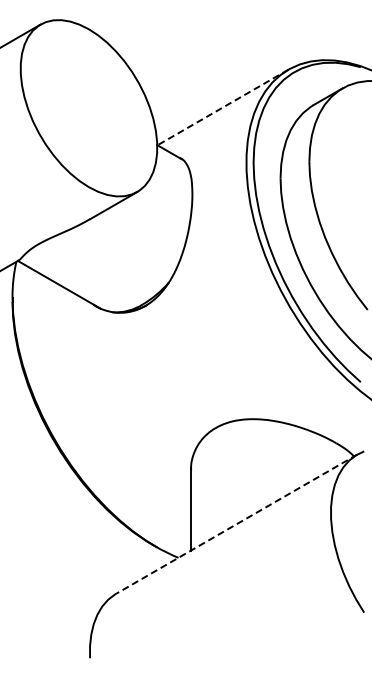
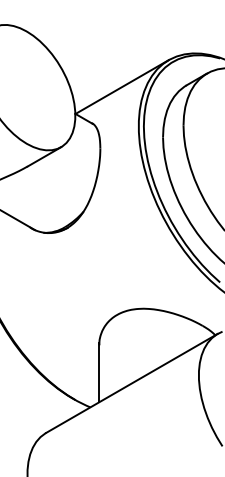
line: (223, 107) -> (122, 87), dashed -> solid
line: (236, 524) -> (131, 383), dashed -> solid

